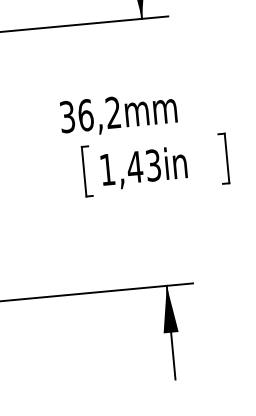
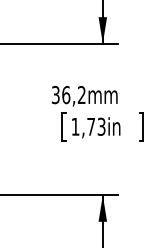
text: (133, 166) -> (90, 126), 1,43in -> 1,73in

